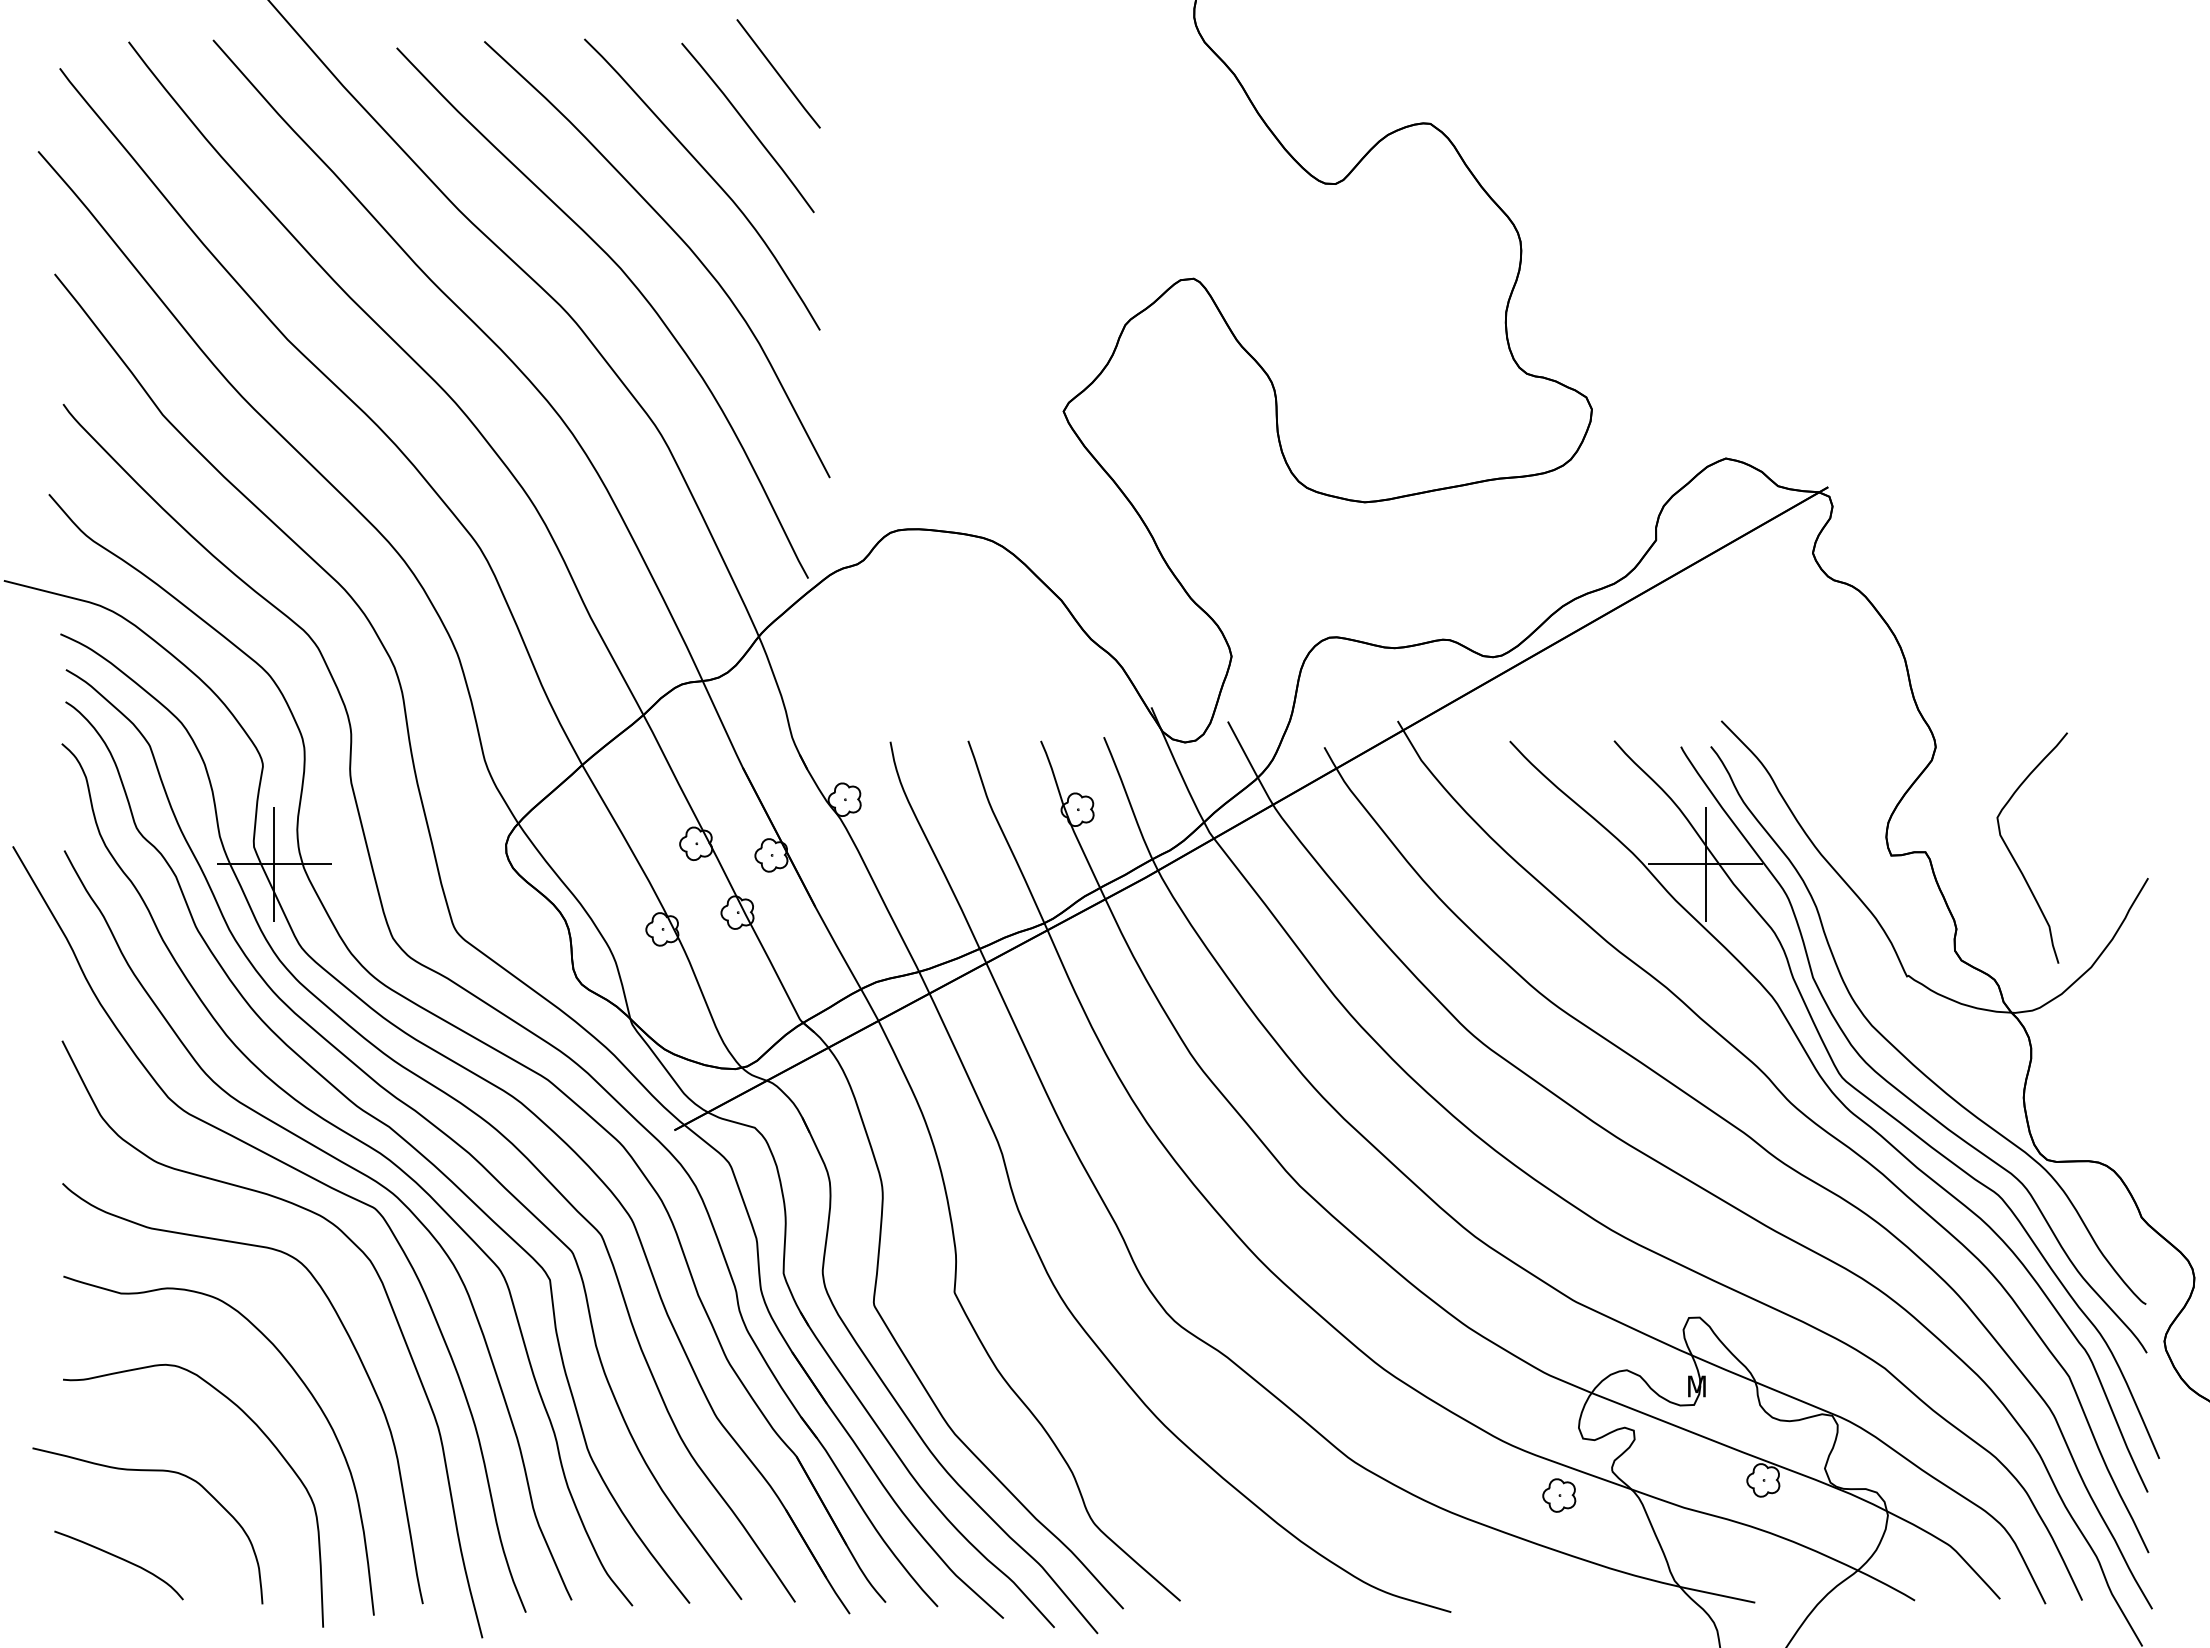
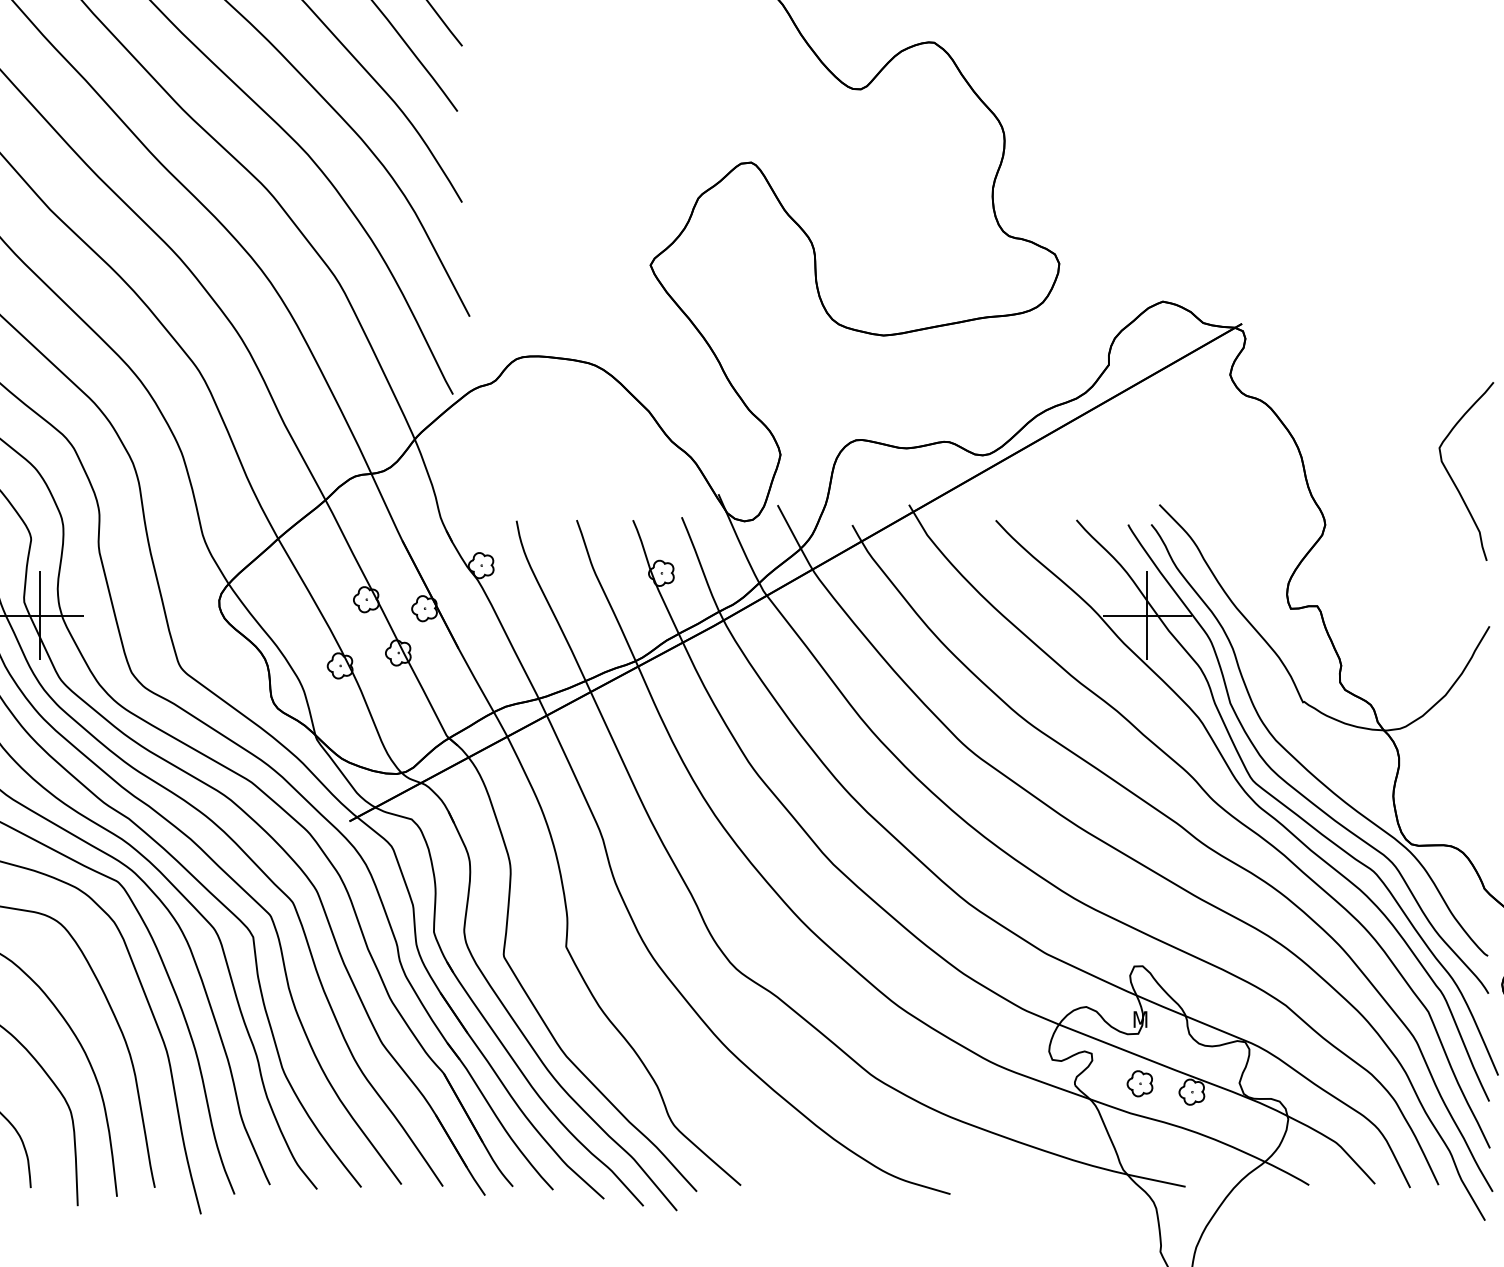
curve: (2015, 859) -> (1453, 480), moved
part: (1559, 1495) -> (1140, 1083), moved

